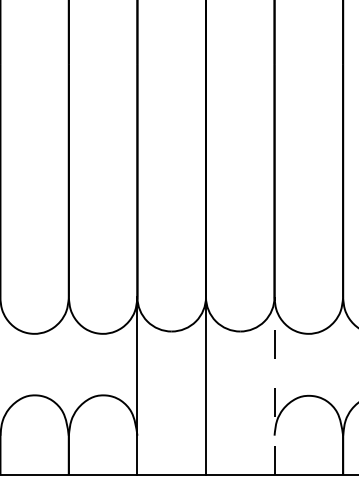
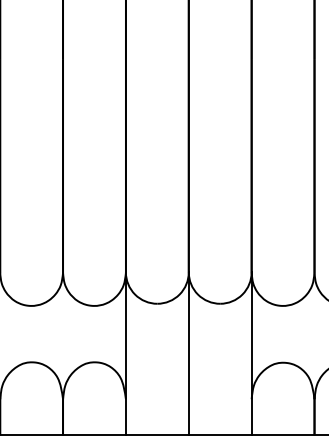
line: (274, 386) -> (251, 354), dashed -> solid

